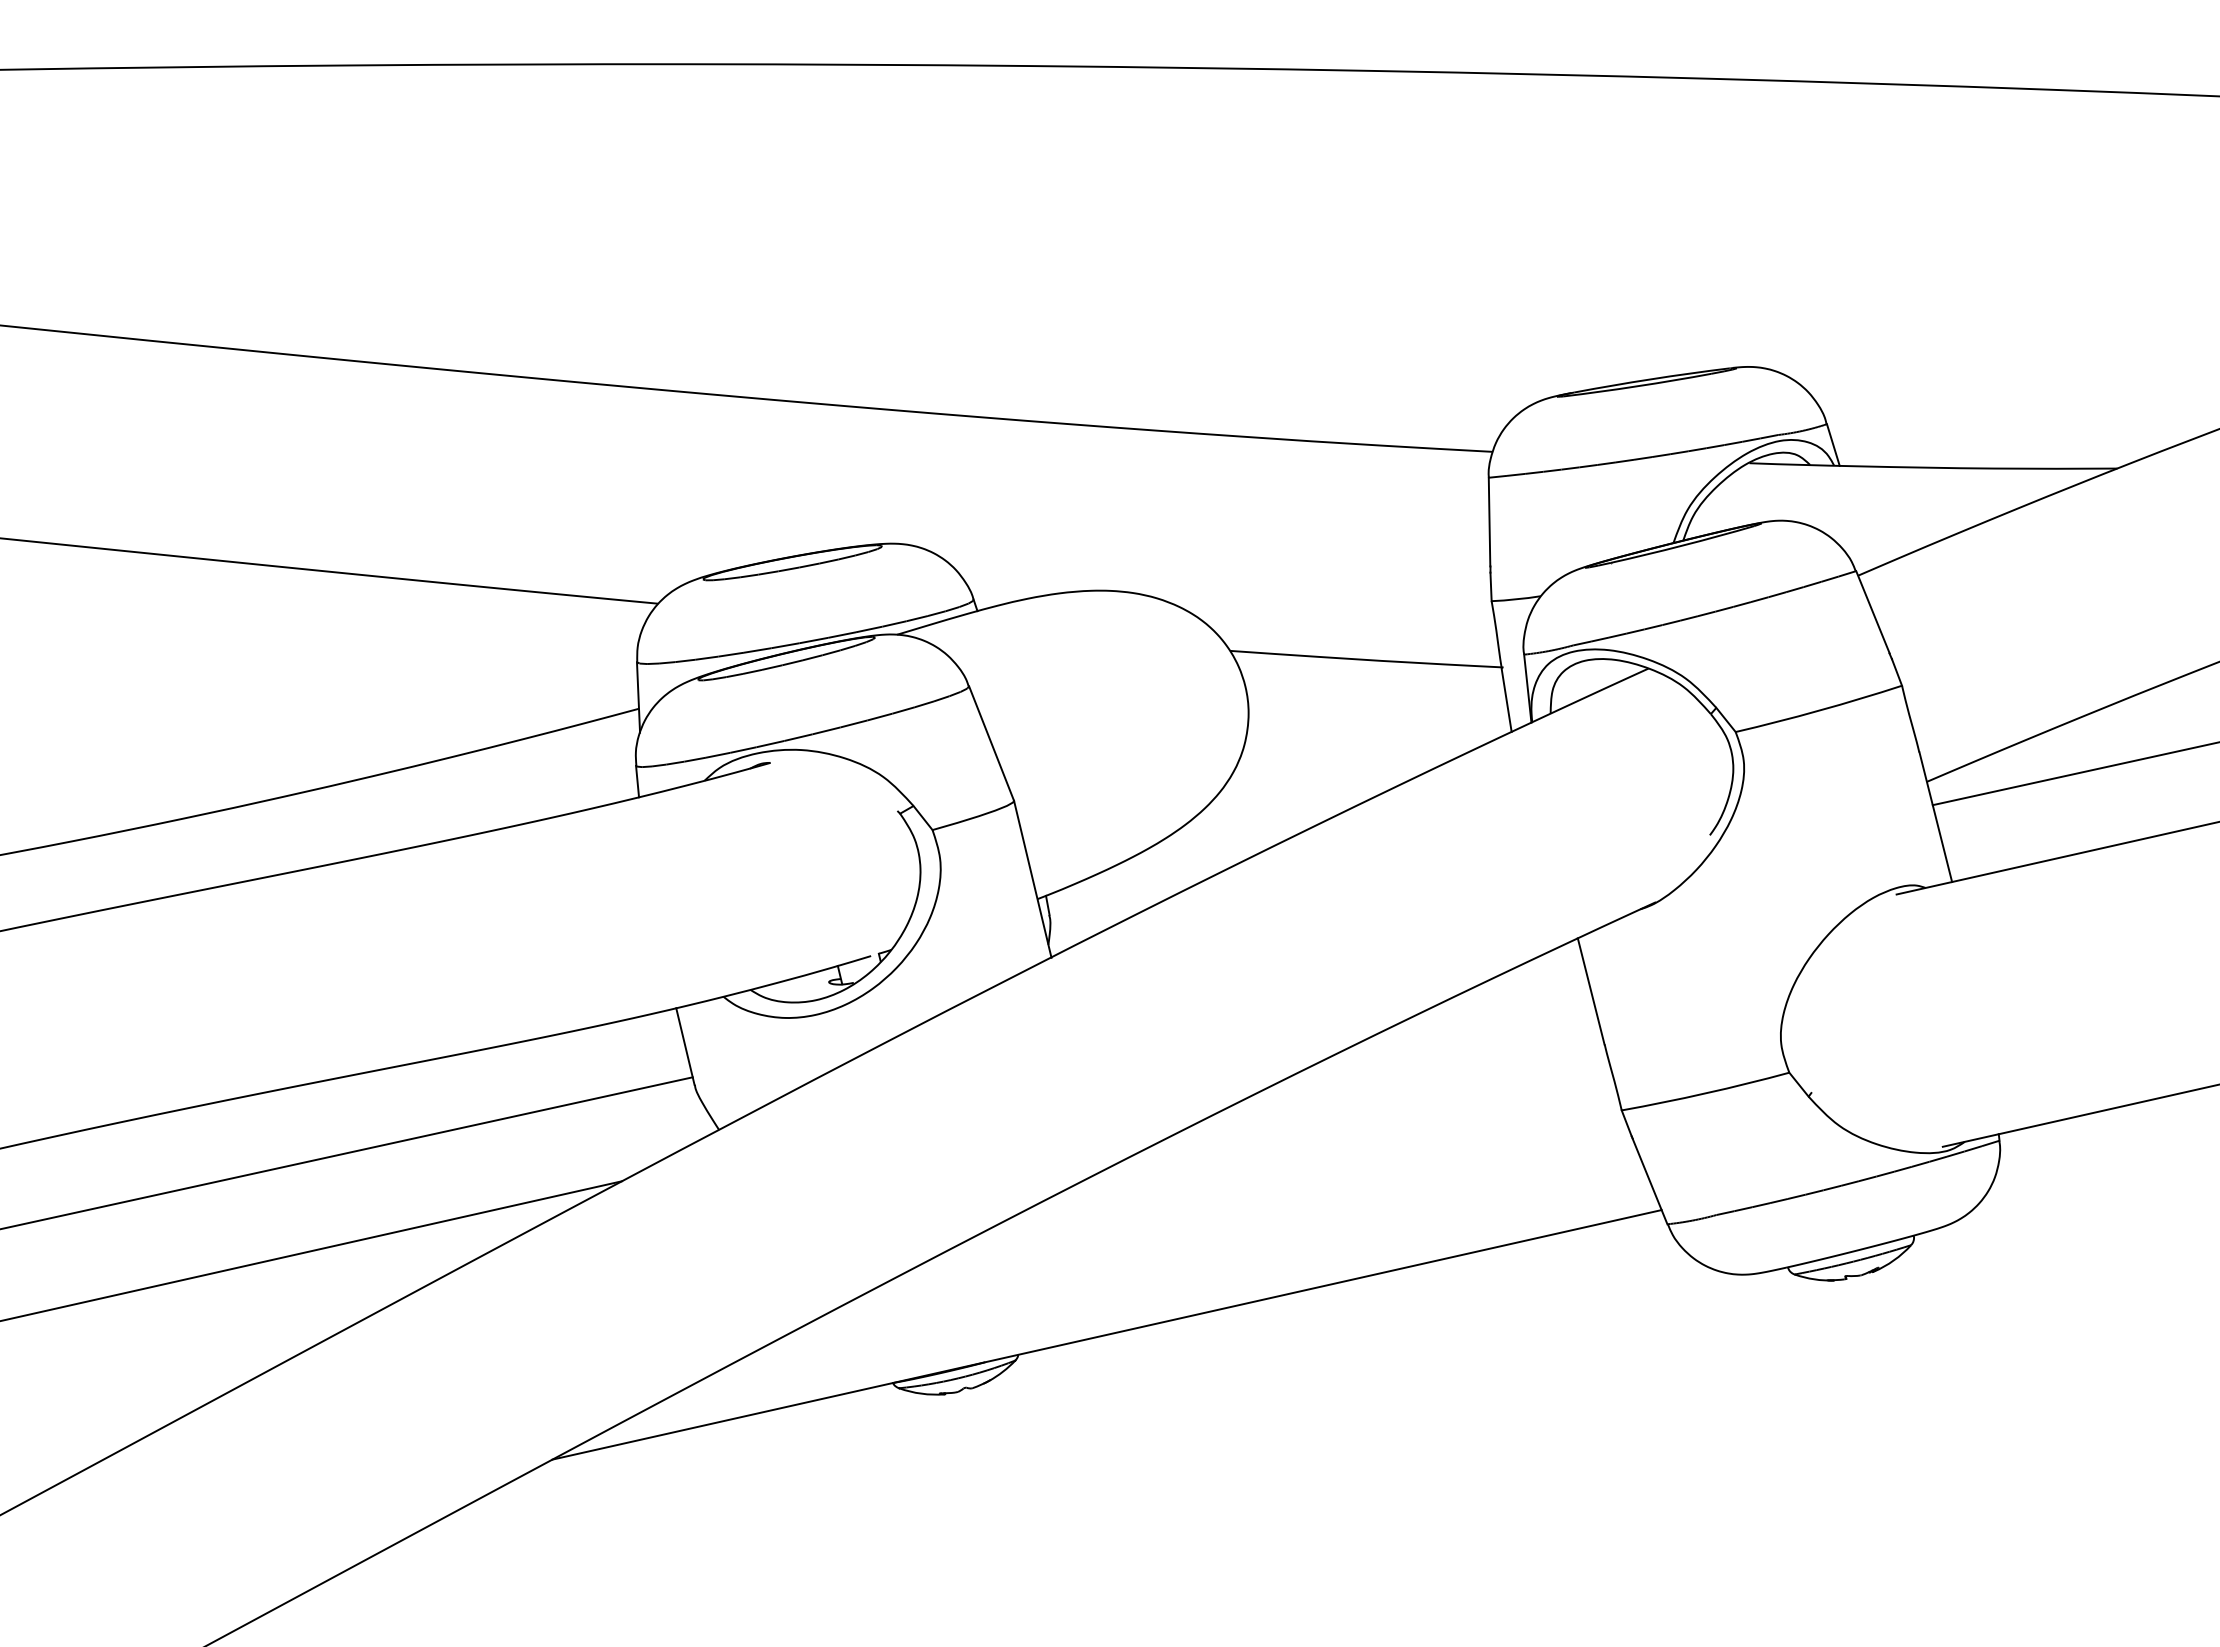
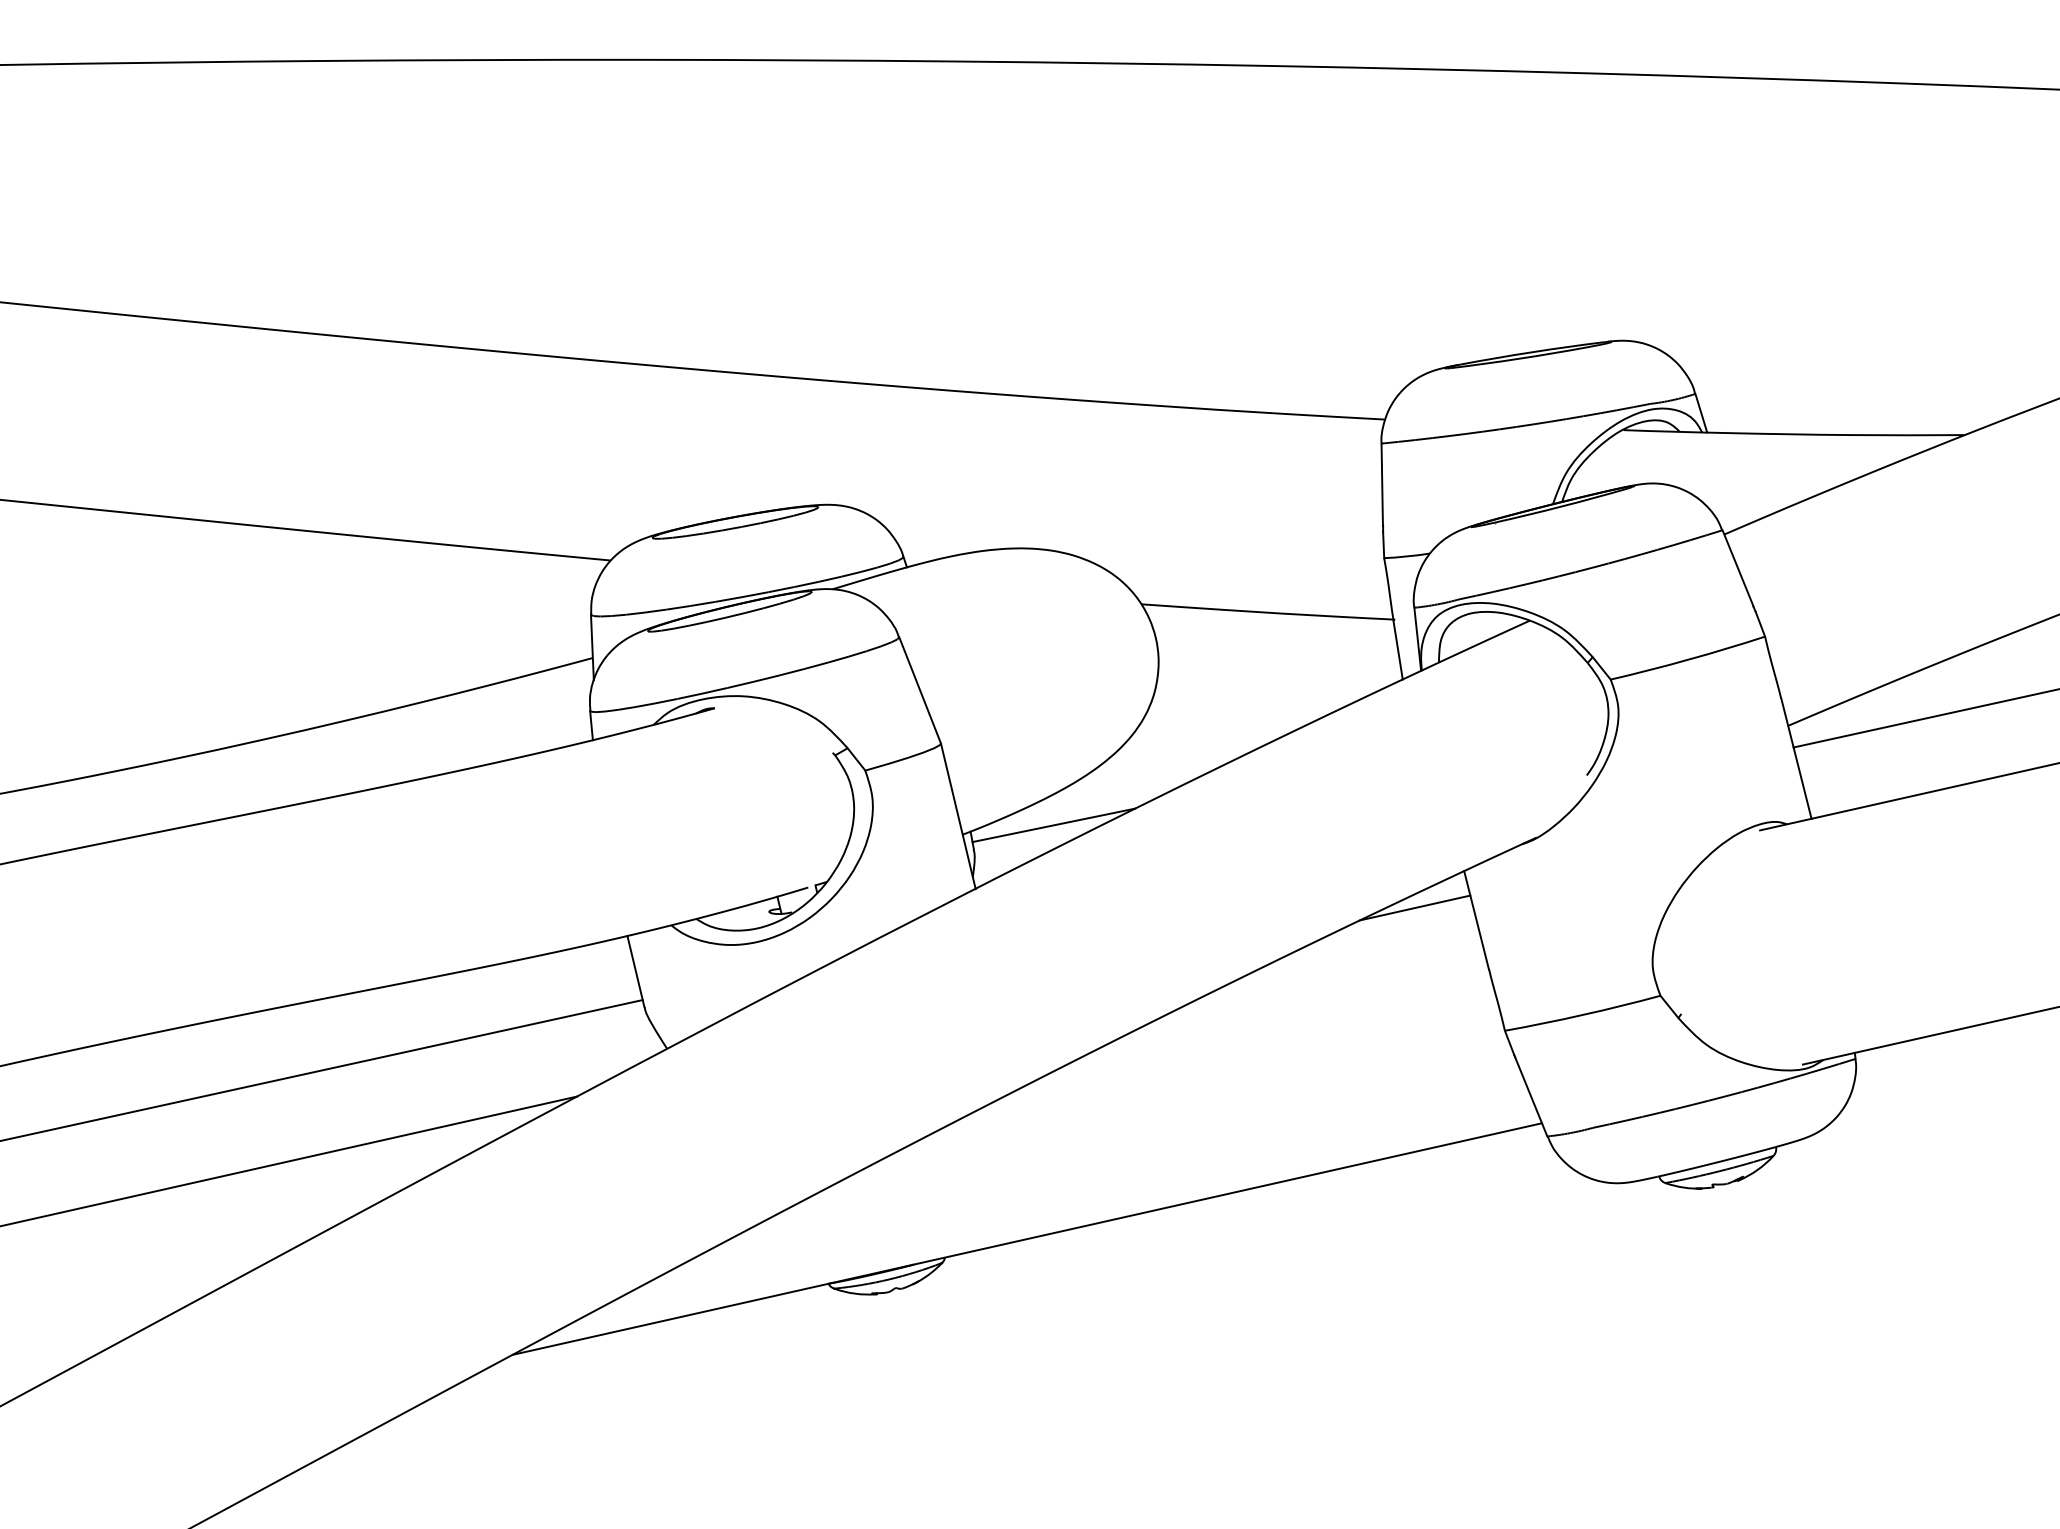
line: (1135, 889) -> (1053, 825), added
line: (1524, 977) -> (1414, 907), added

